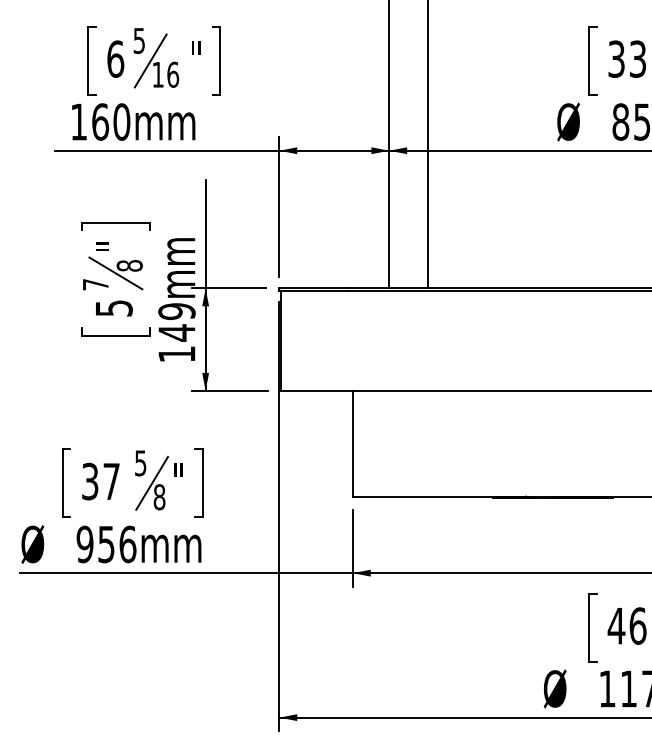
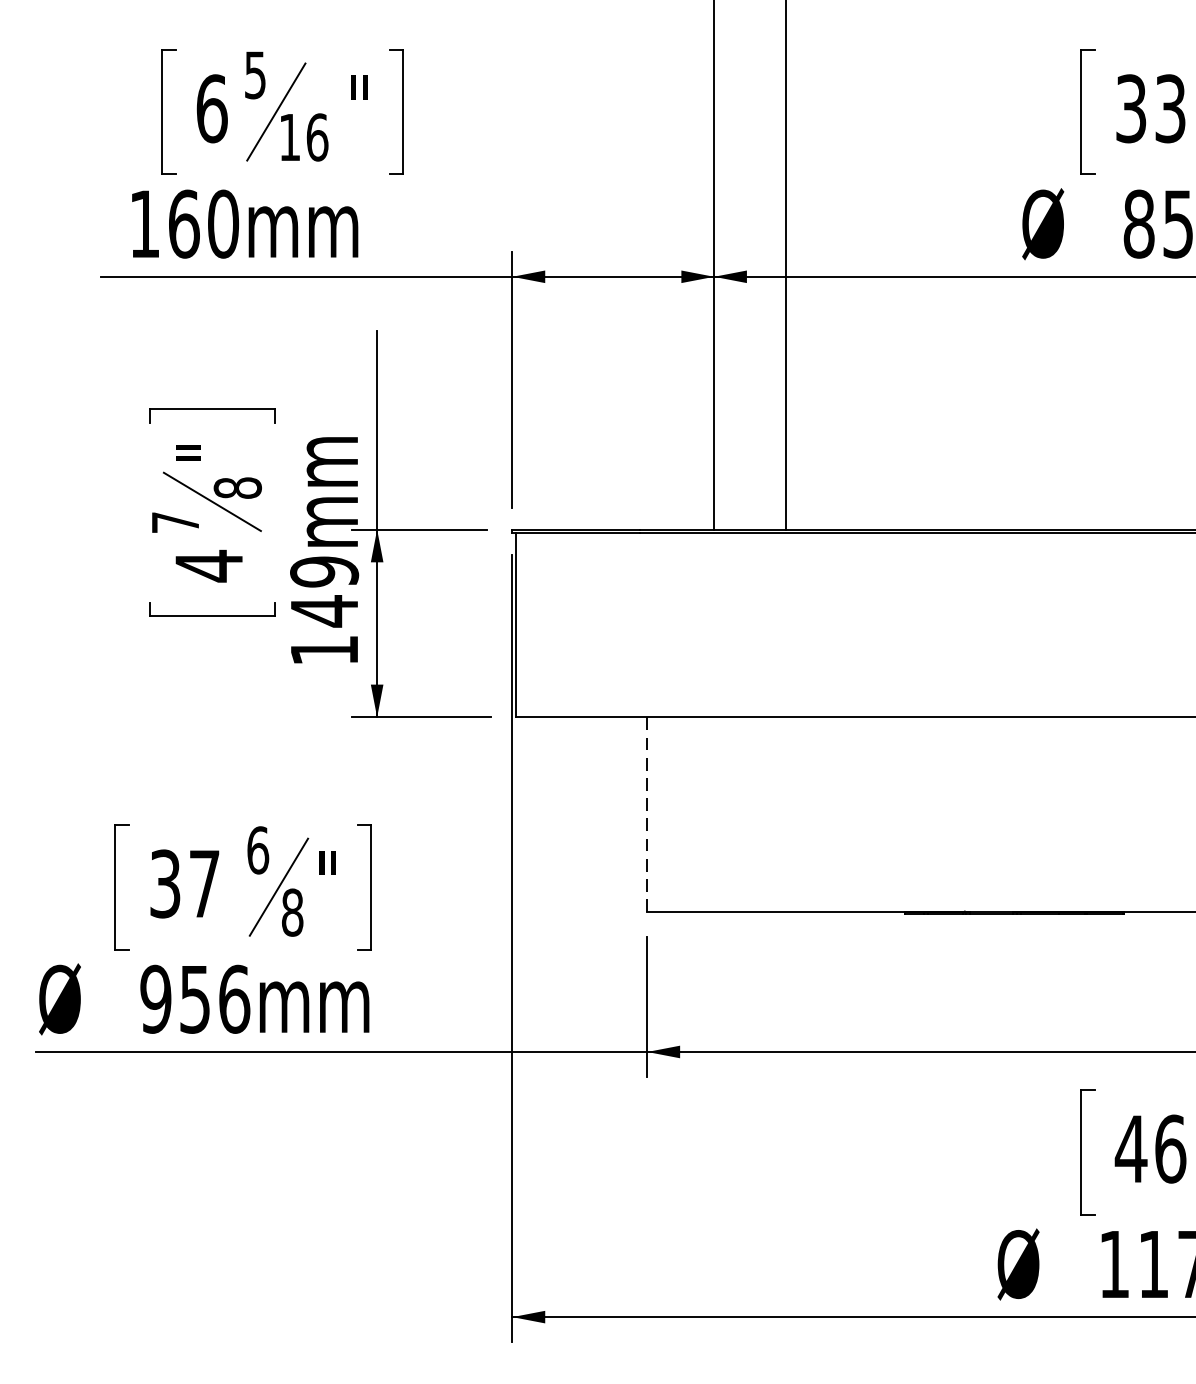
text: (114, 308) -> (209, 566), 5 -> 4
line: (352, 443) -> (646, 814), solid -> dashed
text: (140, 463) -> (257, 850), 5 -> 6

